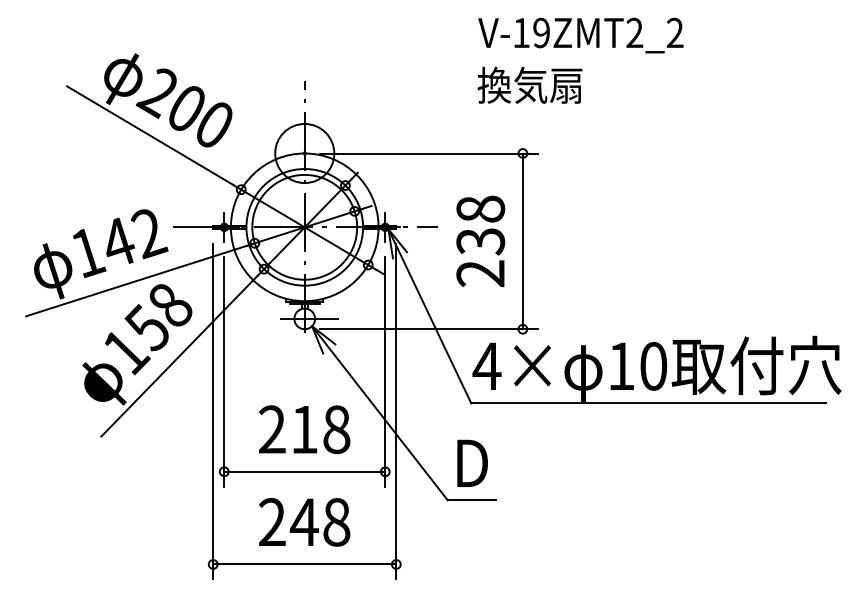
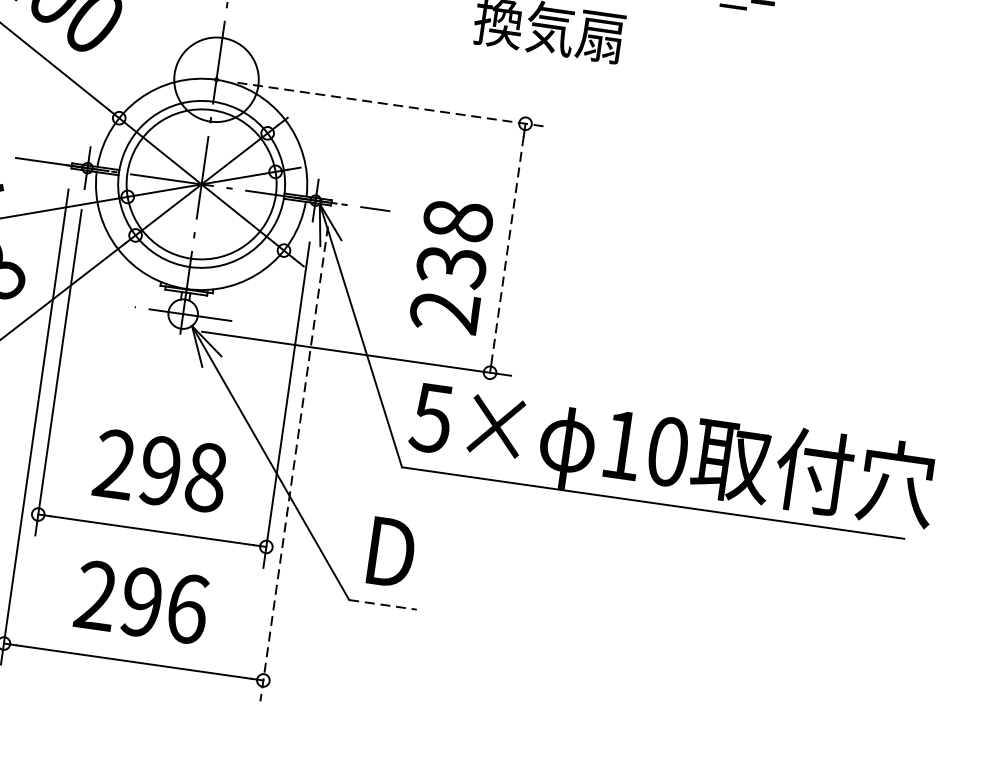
line: (429, 153) -> (393, 104), solid -> dashed
text: (480, 241) -> (451, 266), moved
line: (522, 241) -> (507, 248), solid -> dashed
text: (486, 366) -> (431, 418), 4× -> 5×
line: (396, 411) -> (294, 463), solid -> dashed
text: (304, 429) -> (160, 470), 218 -> 298
line: (471, 500) -> (382, 605), solid -> dashed
text: (319, 522) -> (163, 605), 248 -> 296

